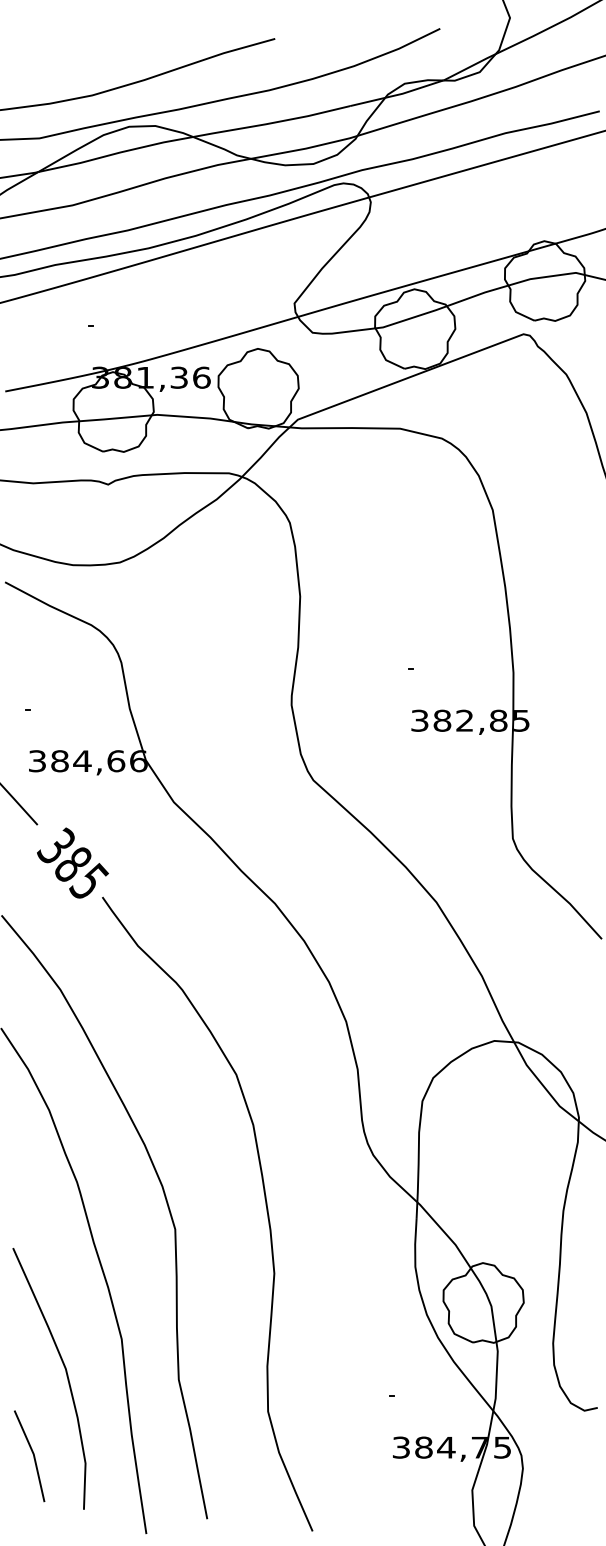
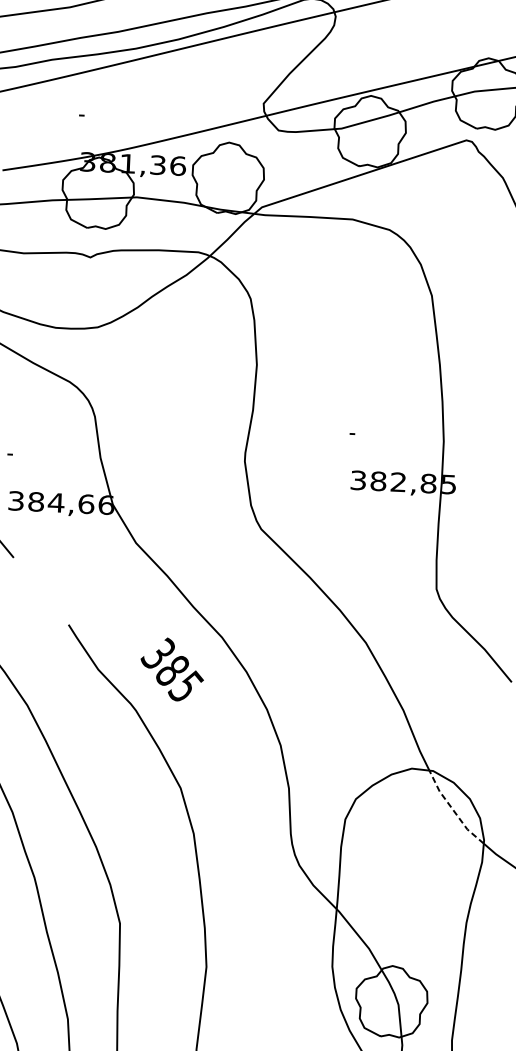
text: (72, 862) -> (171, 668), moved
line: (542, 1084) -> (452, 809), solid -> dashed

